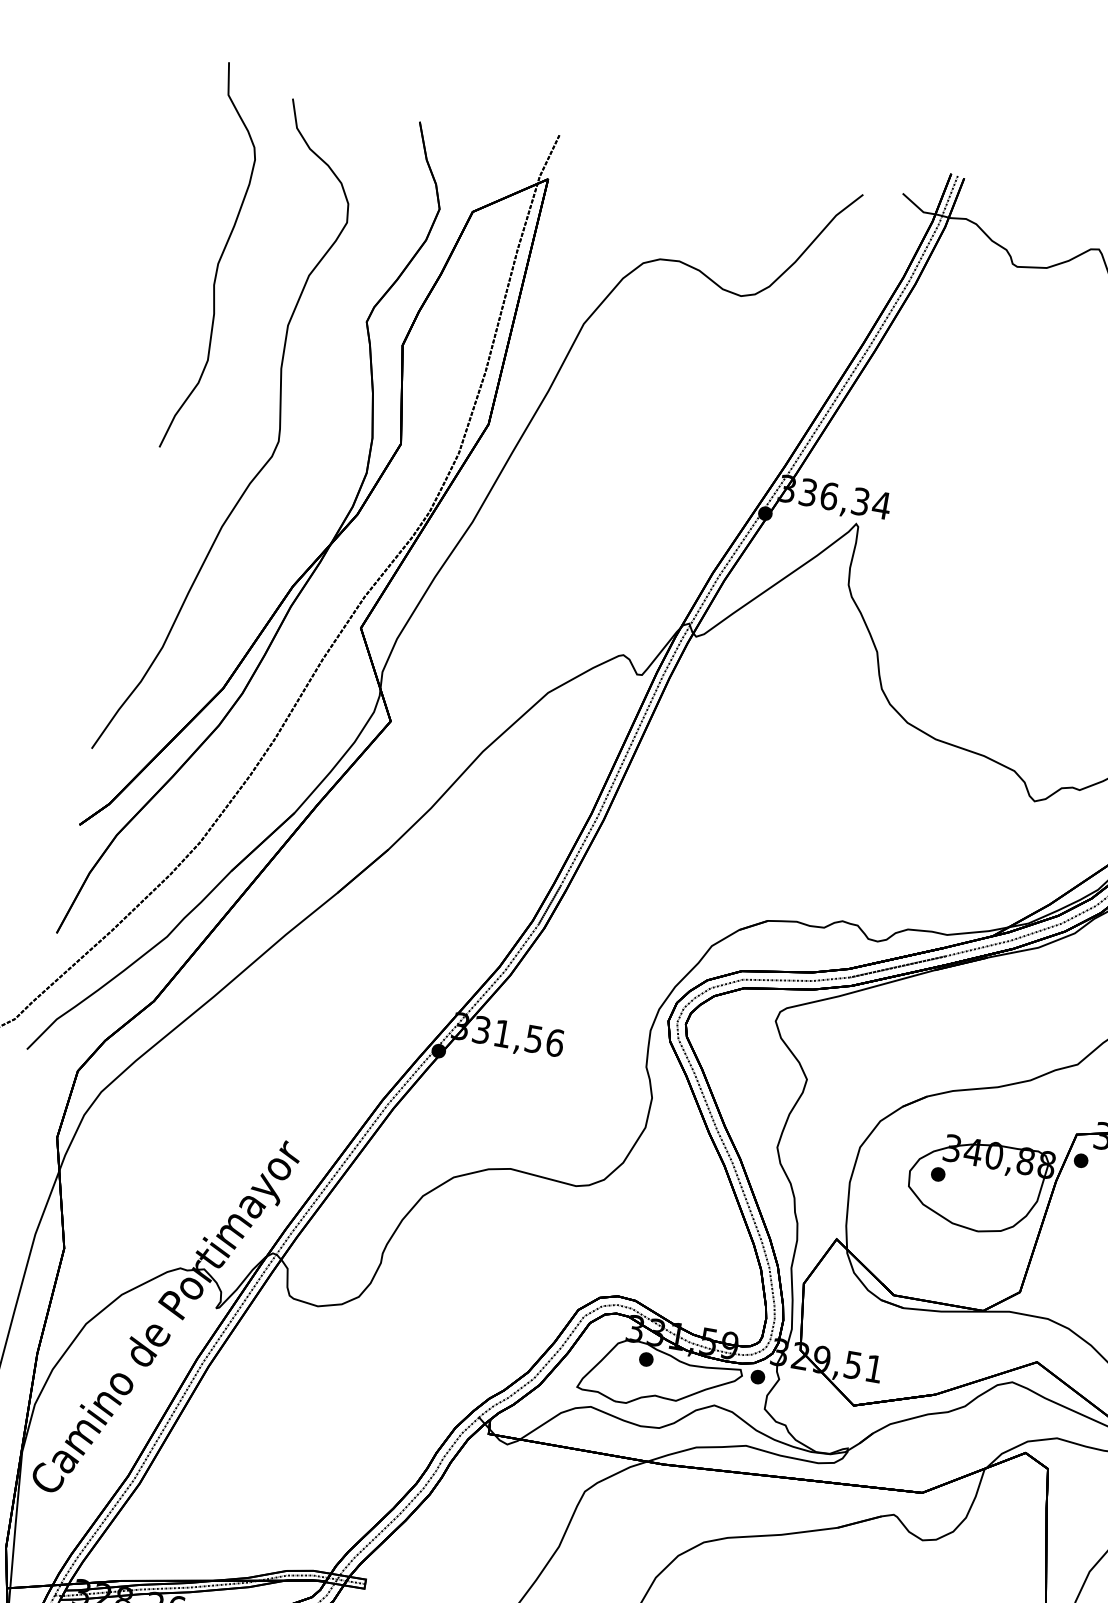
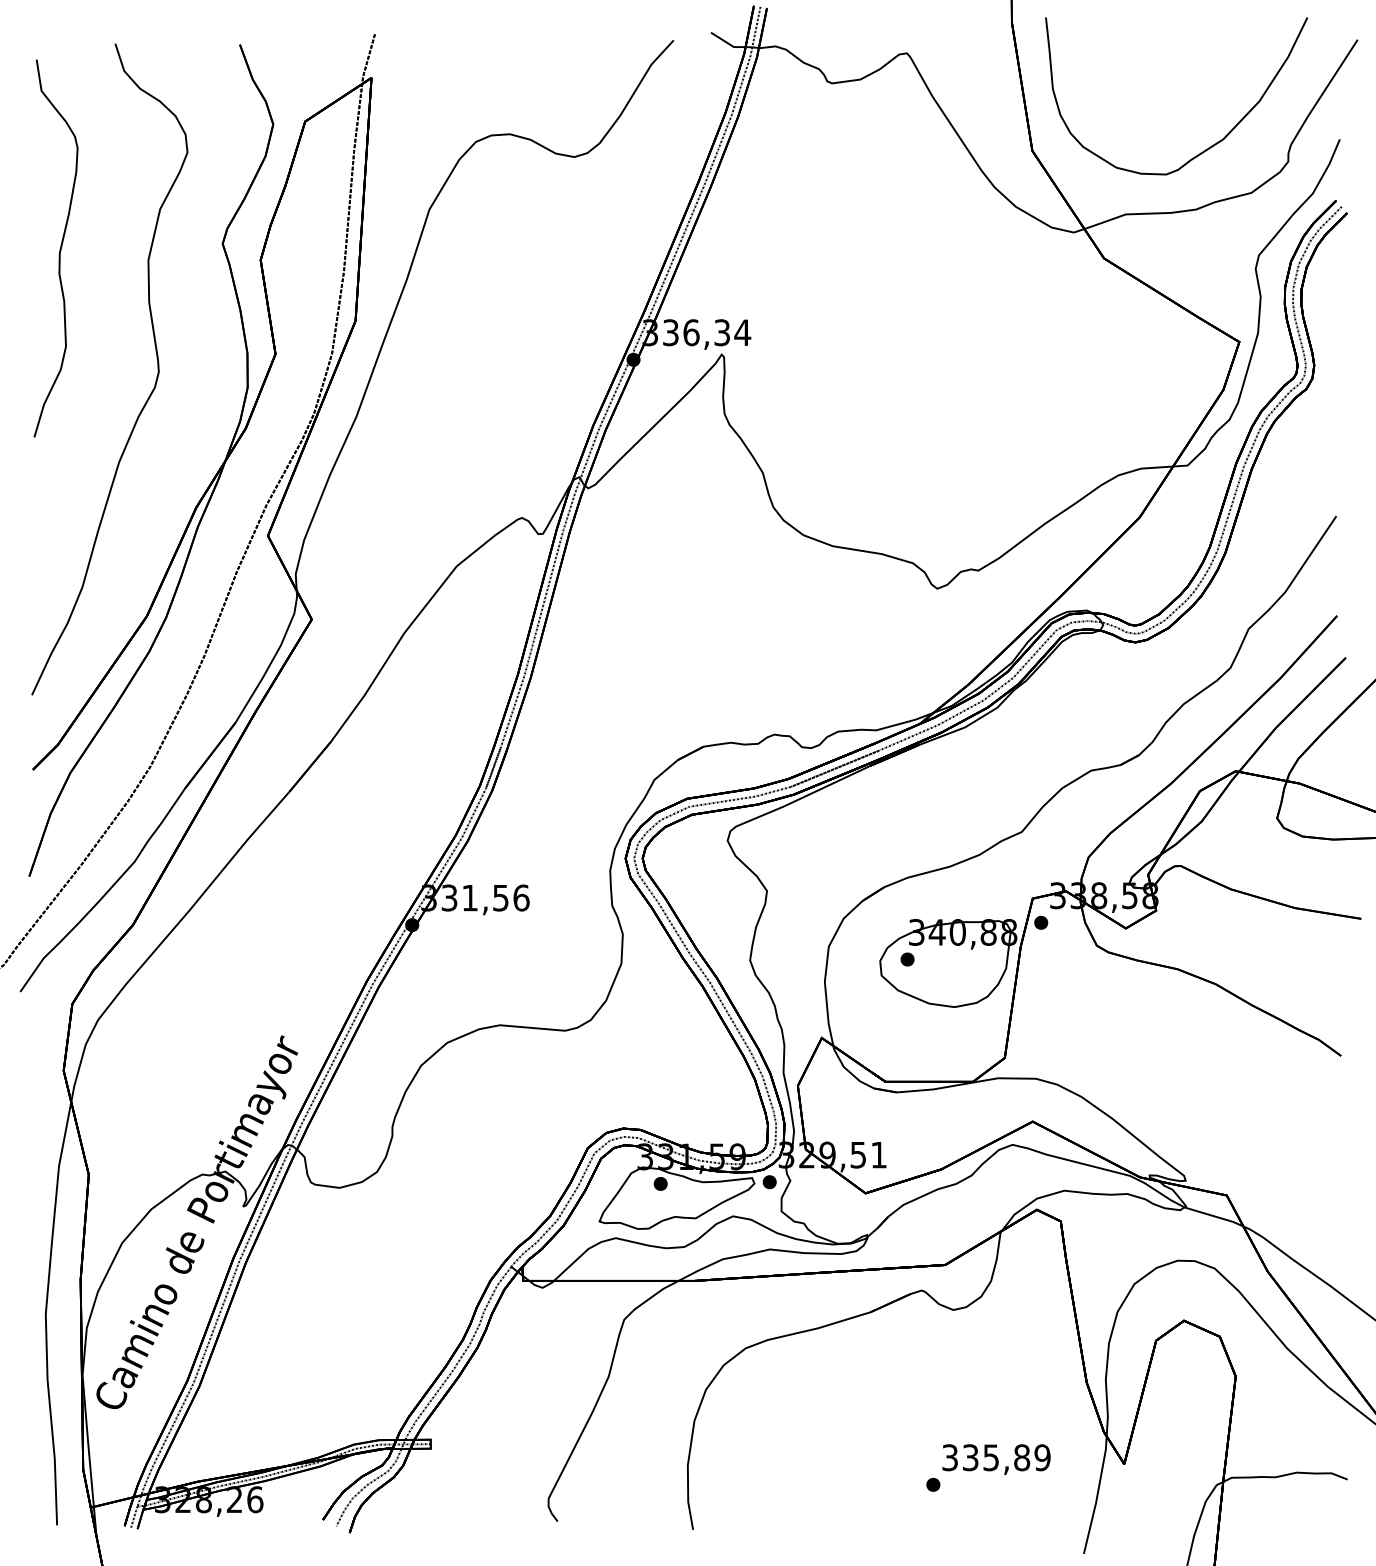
curve: (218, 260) -> (59, 249), moved

